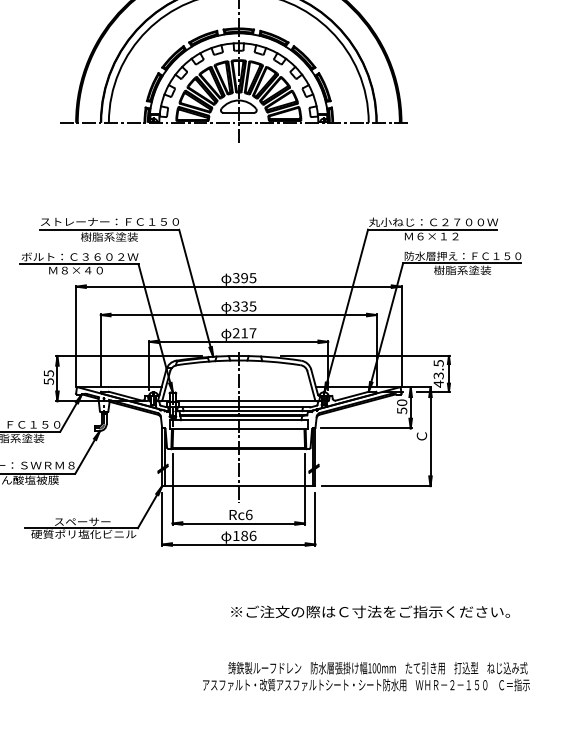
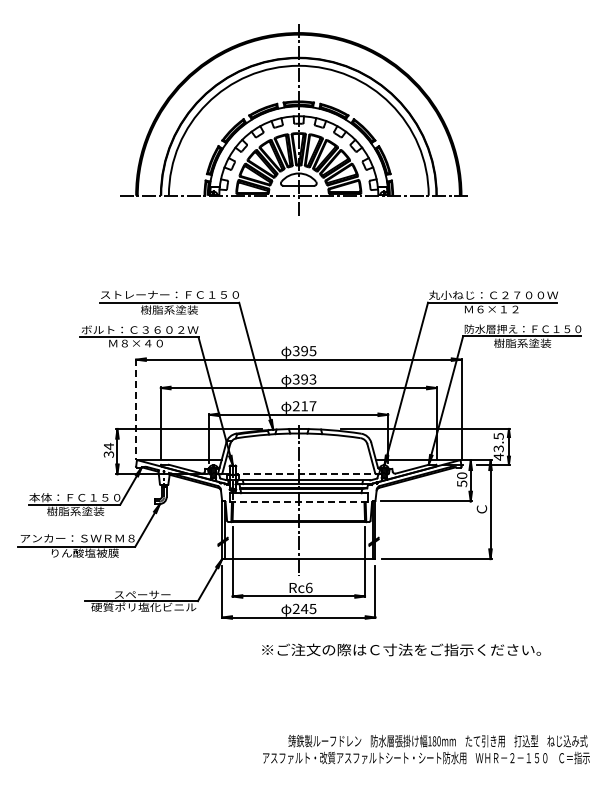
text: (248, 306) -> (308, 379), 335 -> 393
line: (76, 336) -> (136, 409), solid -> dashed
text: (48, 377) -> (108, 450), 55 -> 34
line: (248, 401) -> (308, 474), solid -> dashed
line: (238, 429) -> (298, 502), solid -> dashed
text: (244, 535) -> (304, 608), 186 -> 245
text: (370, 611) -> (401, 649), moved
text: (374, 668) -> (434, 741), 100mm -> 180mm

